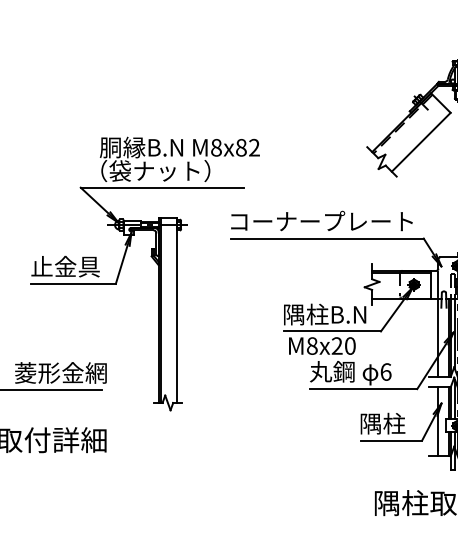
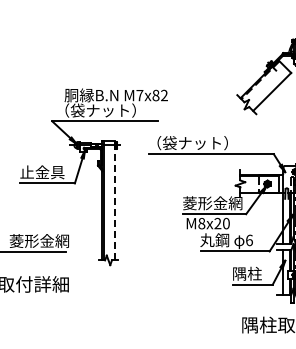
text: (215, 147) -> (139, 95), M8x82 -> M7x82
text: (321, 222) -> (207, 143), コーナープレート -> （袋ナット）
line: (177, 310) -> (114, 200), solid -> dashed
text: (328, 314) -> (212, 203), 隅柱B.N -> 菱形金網

